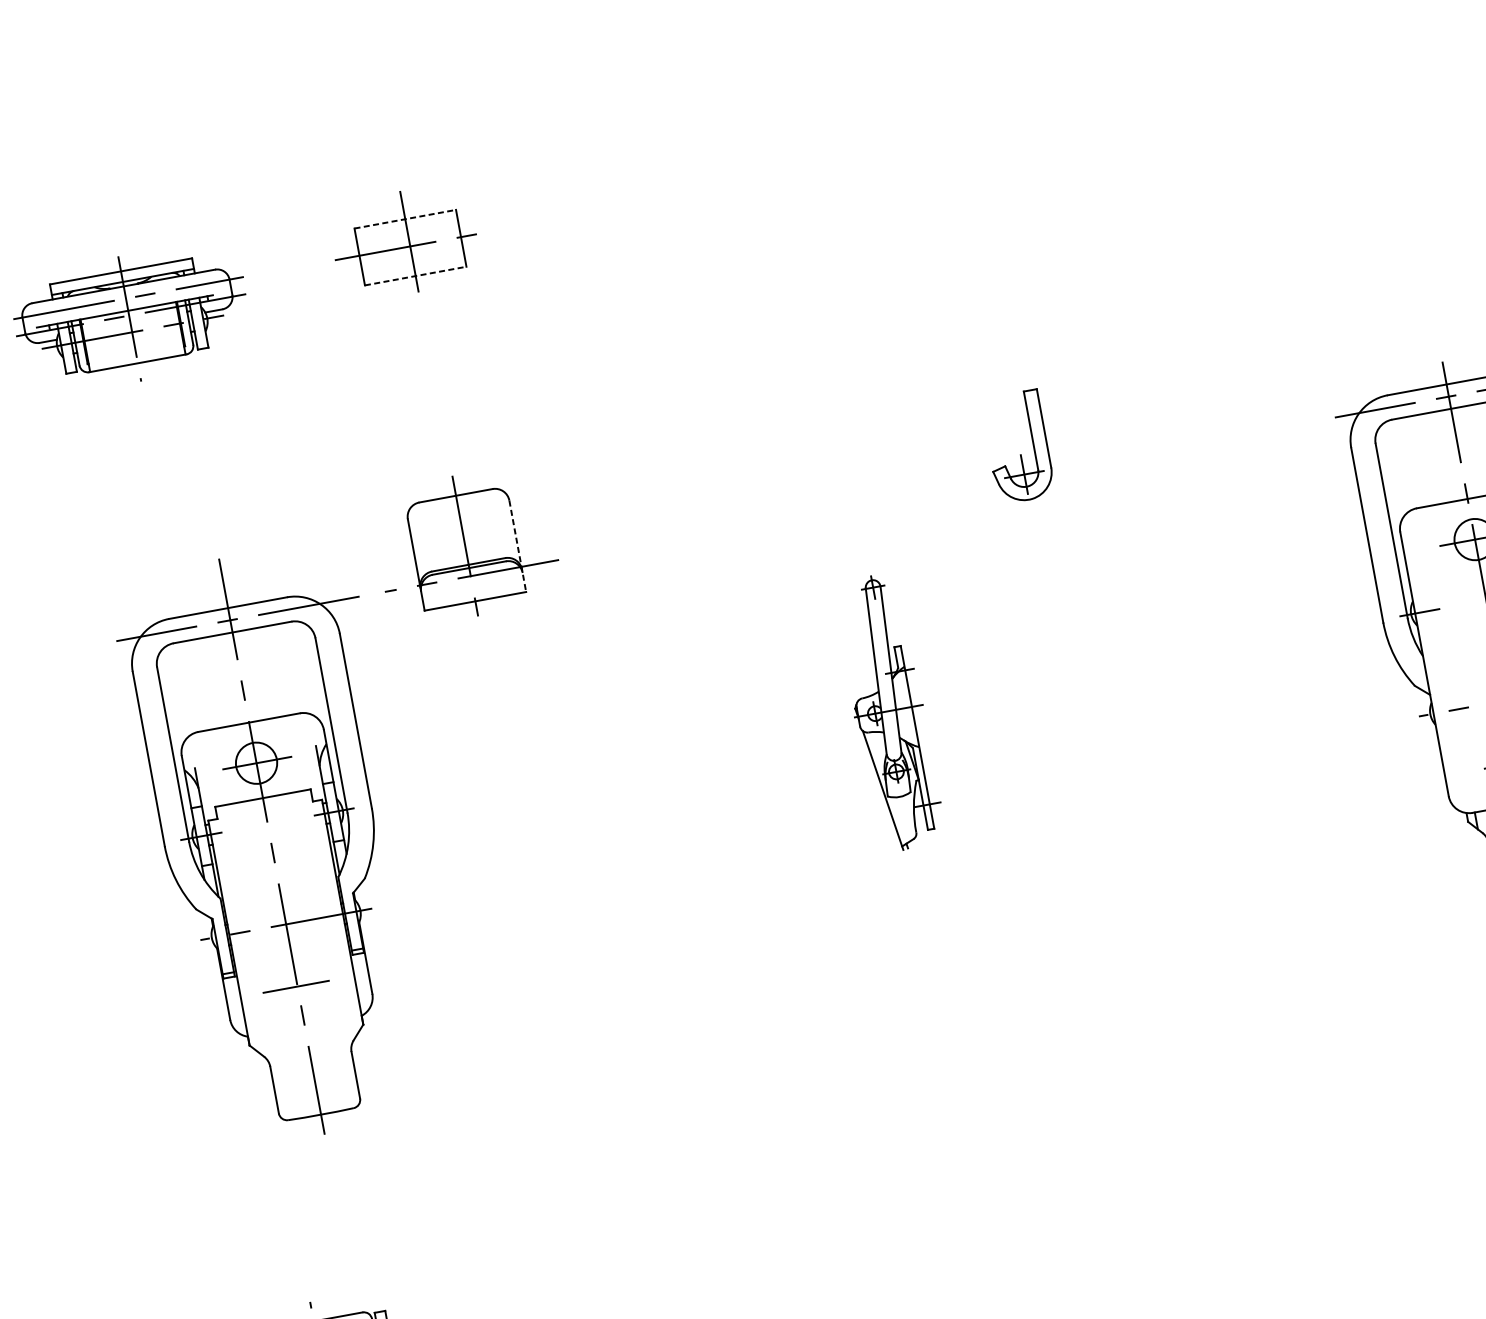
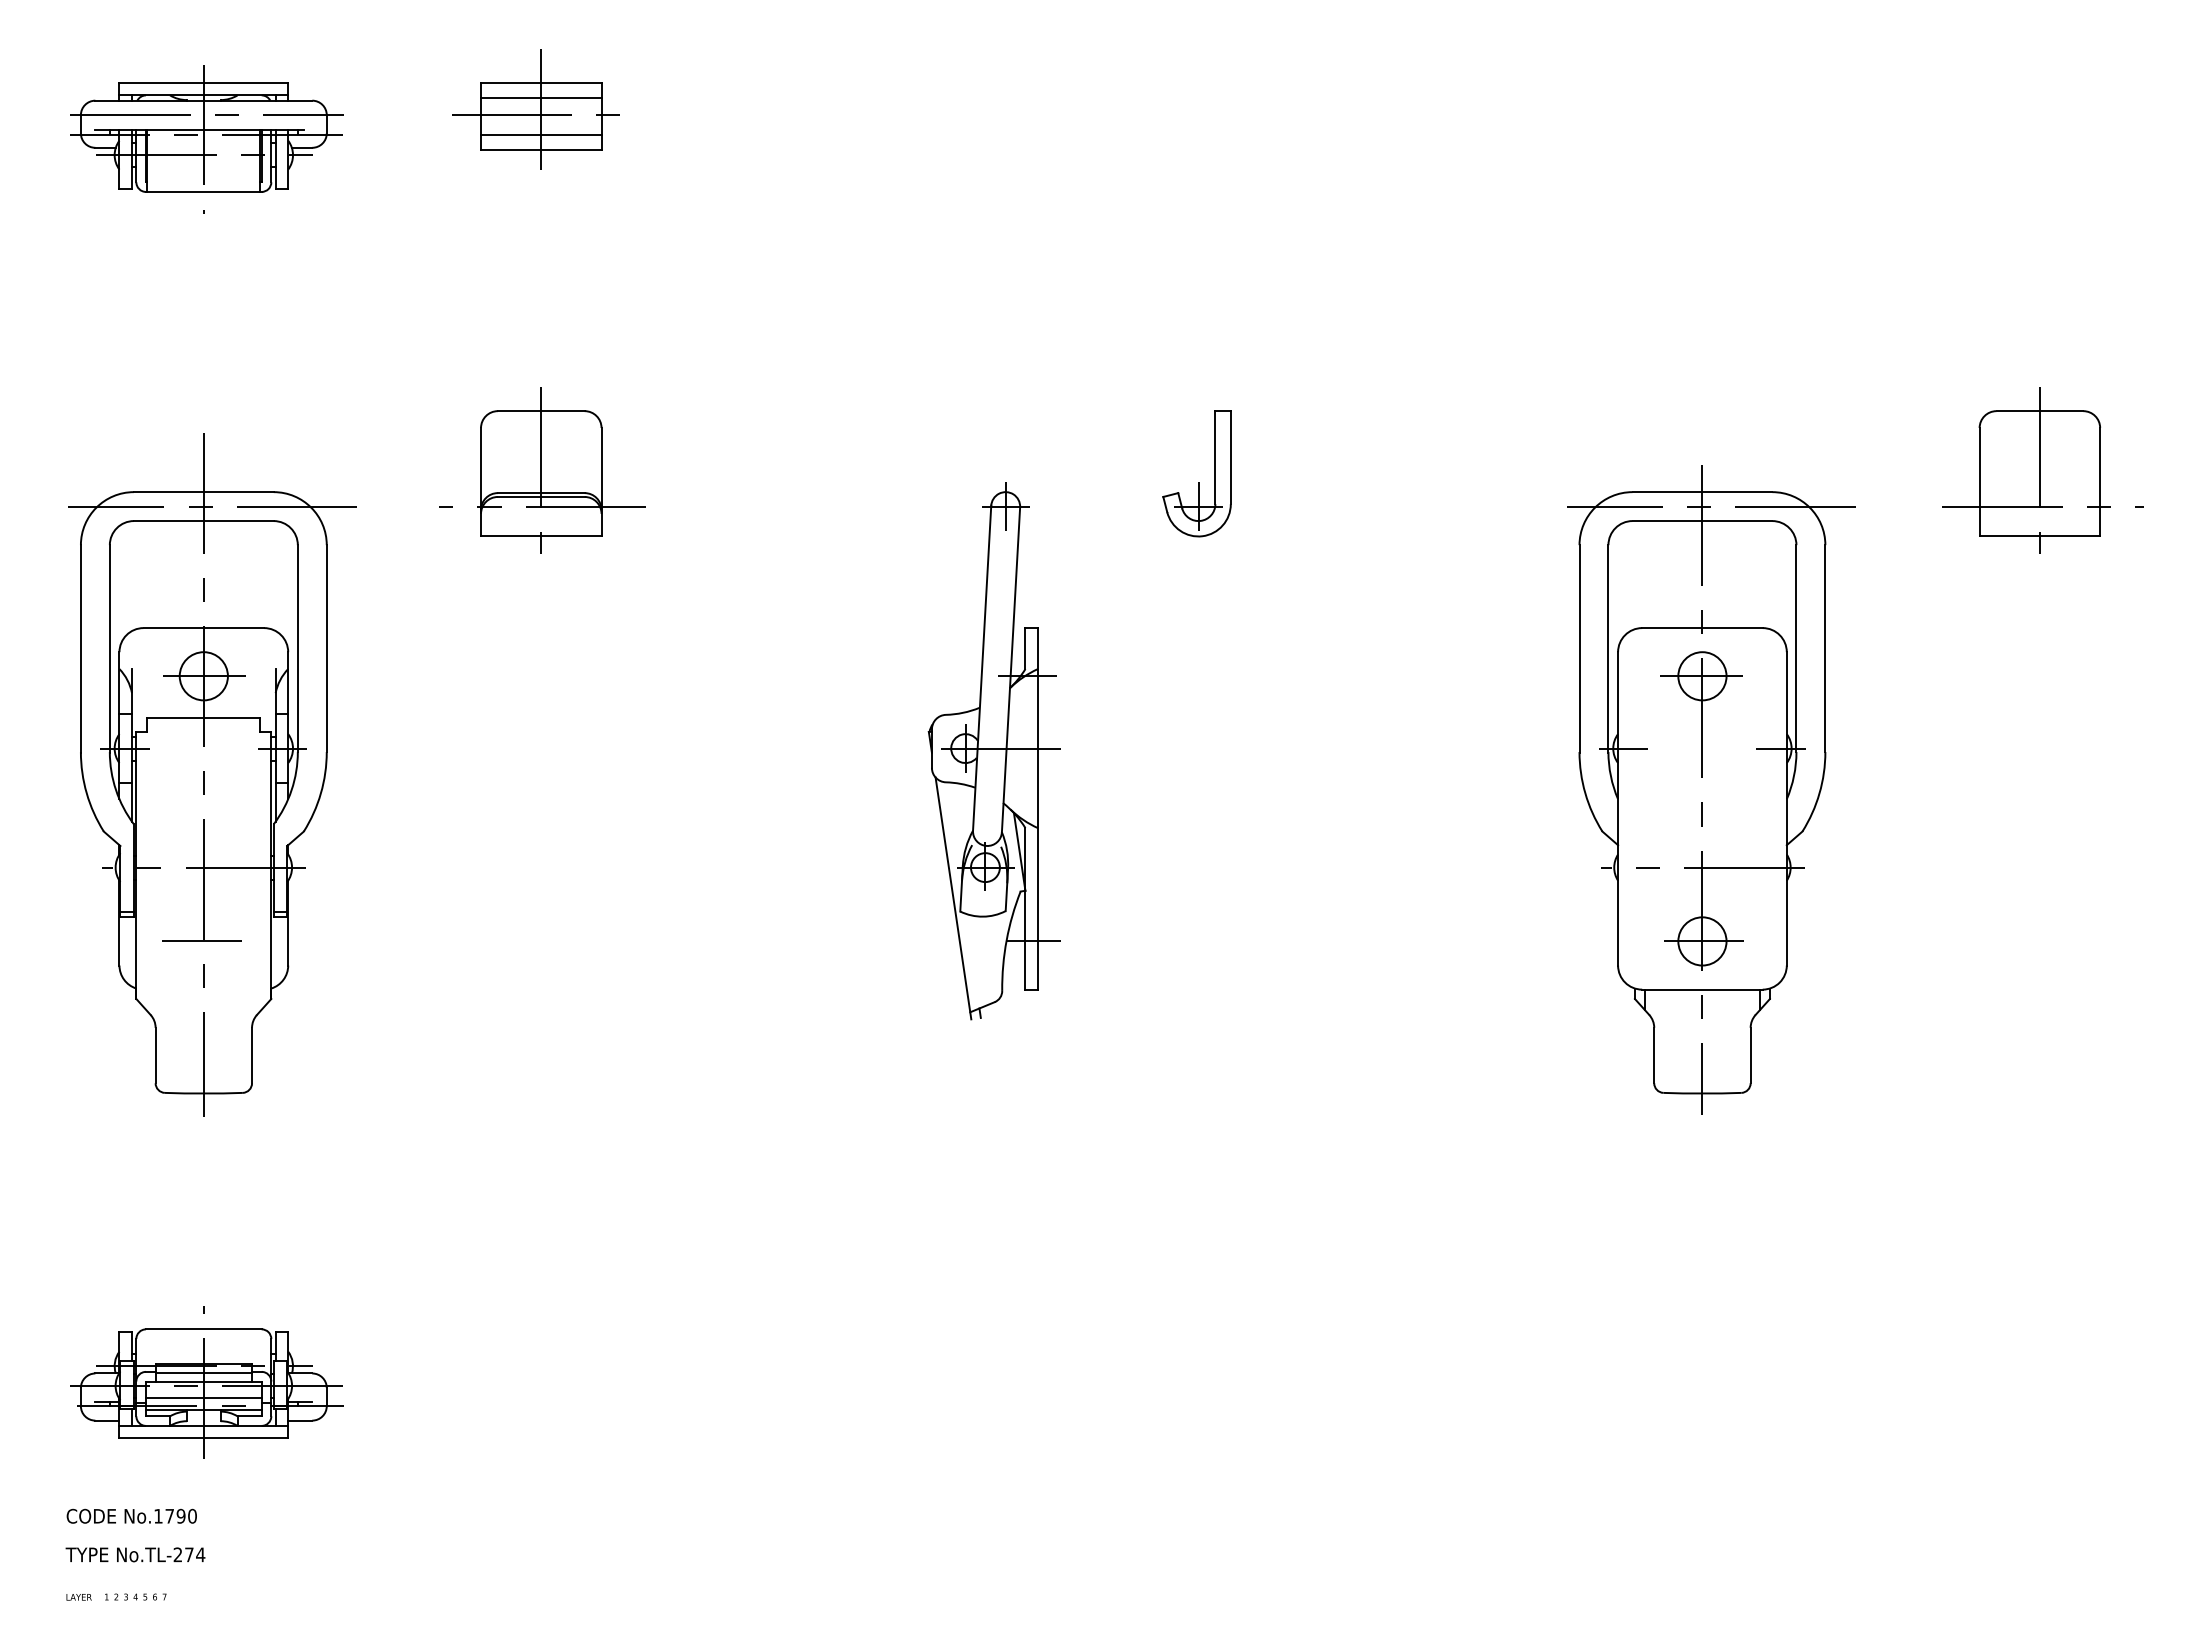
line: (405, 218) -> (541, 82), dashed -> solid
line: (407, 232) -> (541, 98), added
line: (413, 263) -> (541, 135), added
line: (415, 276) -> (541, 150), dashed -> solid
line: (517, 546) -> (601, 482), dashed -> solid
part: (889, 712) -> (993, 751), size x1.67
part: (279, 844) -> (212, 774), moved

